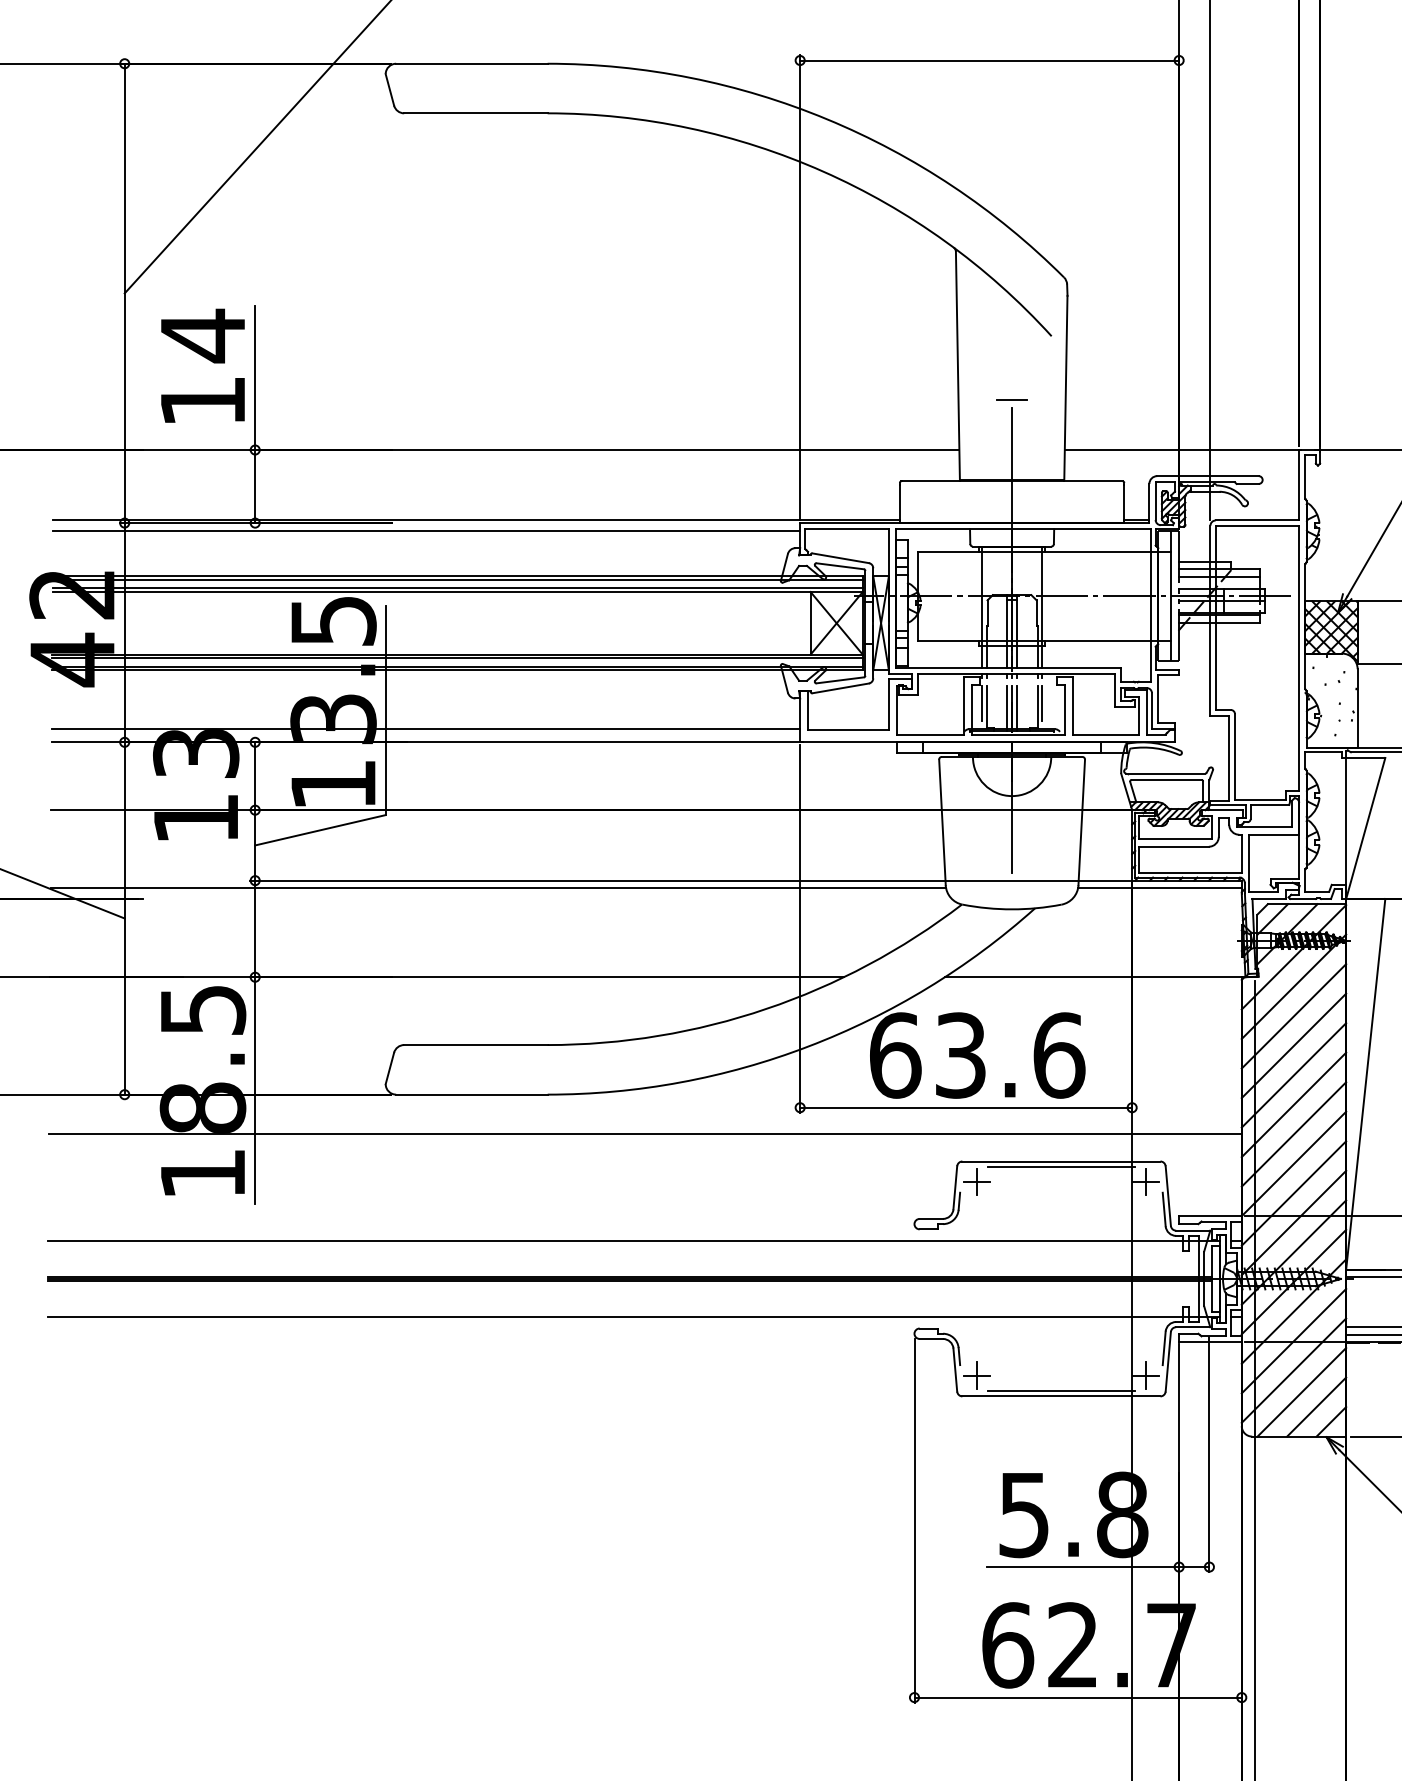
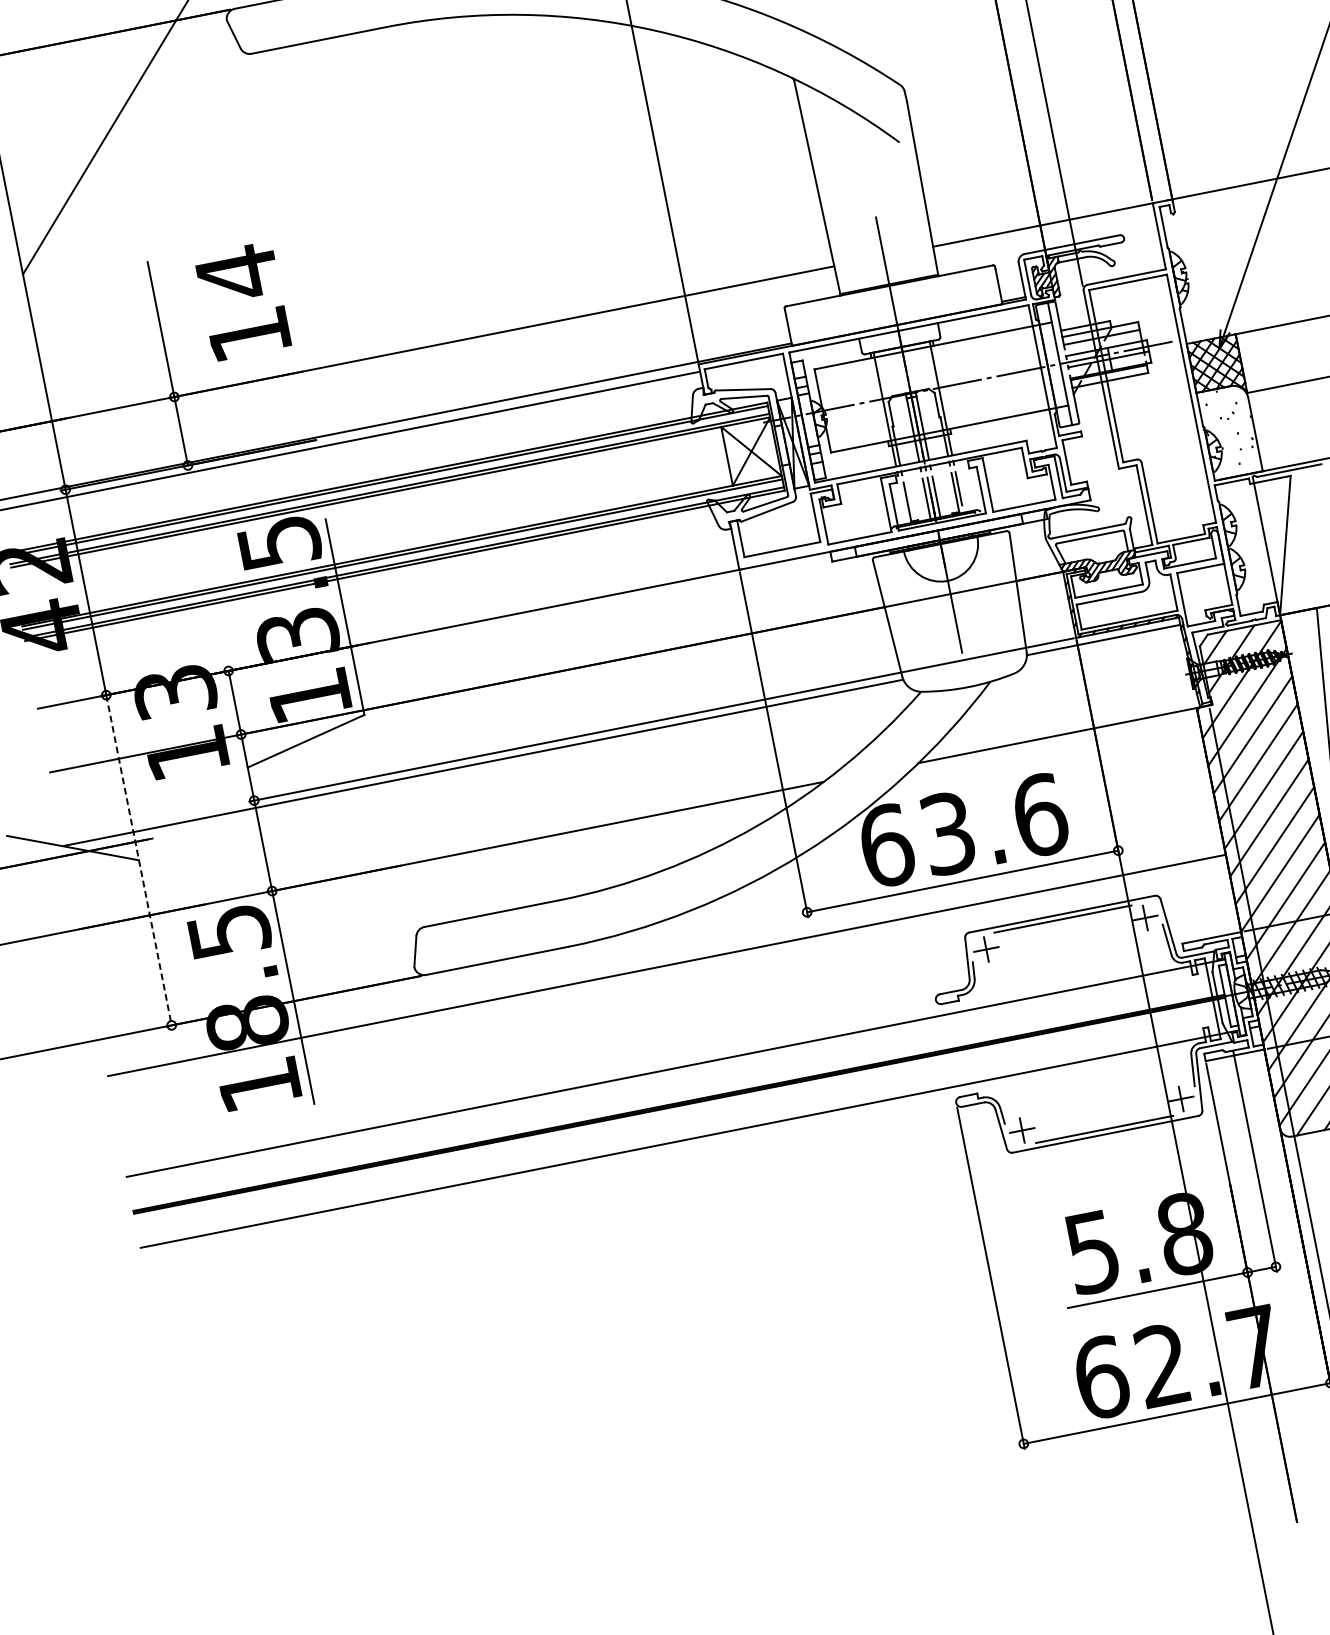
text: (202, 365) -> (242, 301), moved
line: (1011, 400) -> (873, 210), removed
line: (982, 703) -> (903, 499), removed
line: (425, 729) -> (385, 627), removed
line: (124, 919) -> (138, 861), solid -> dashed

